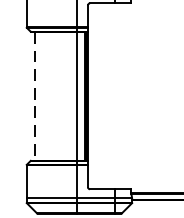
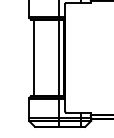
line: (34, 97) -> (33, 58), dashed -> solid

